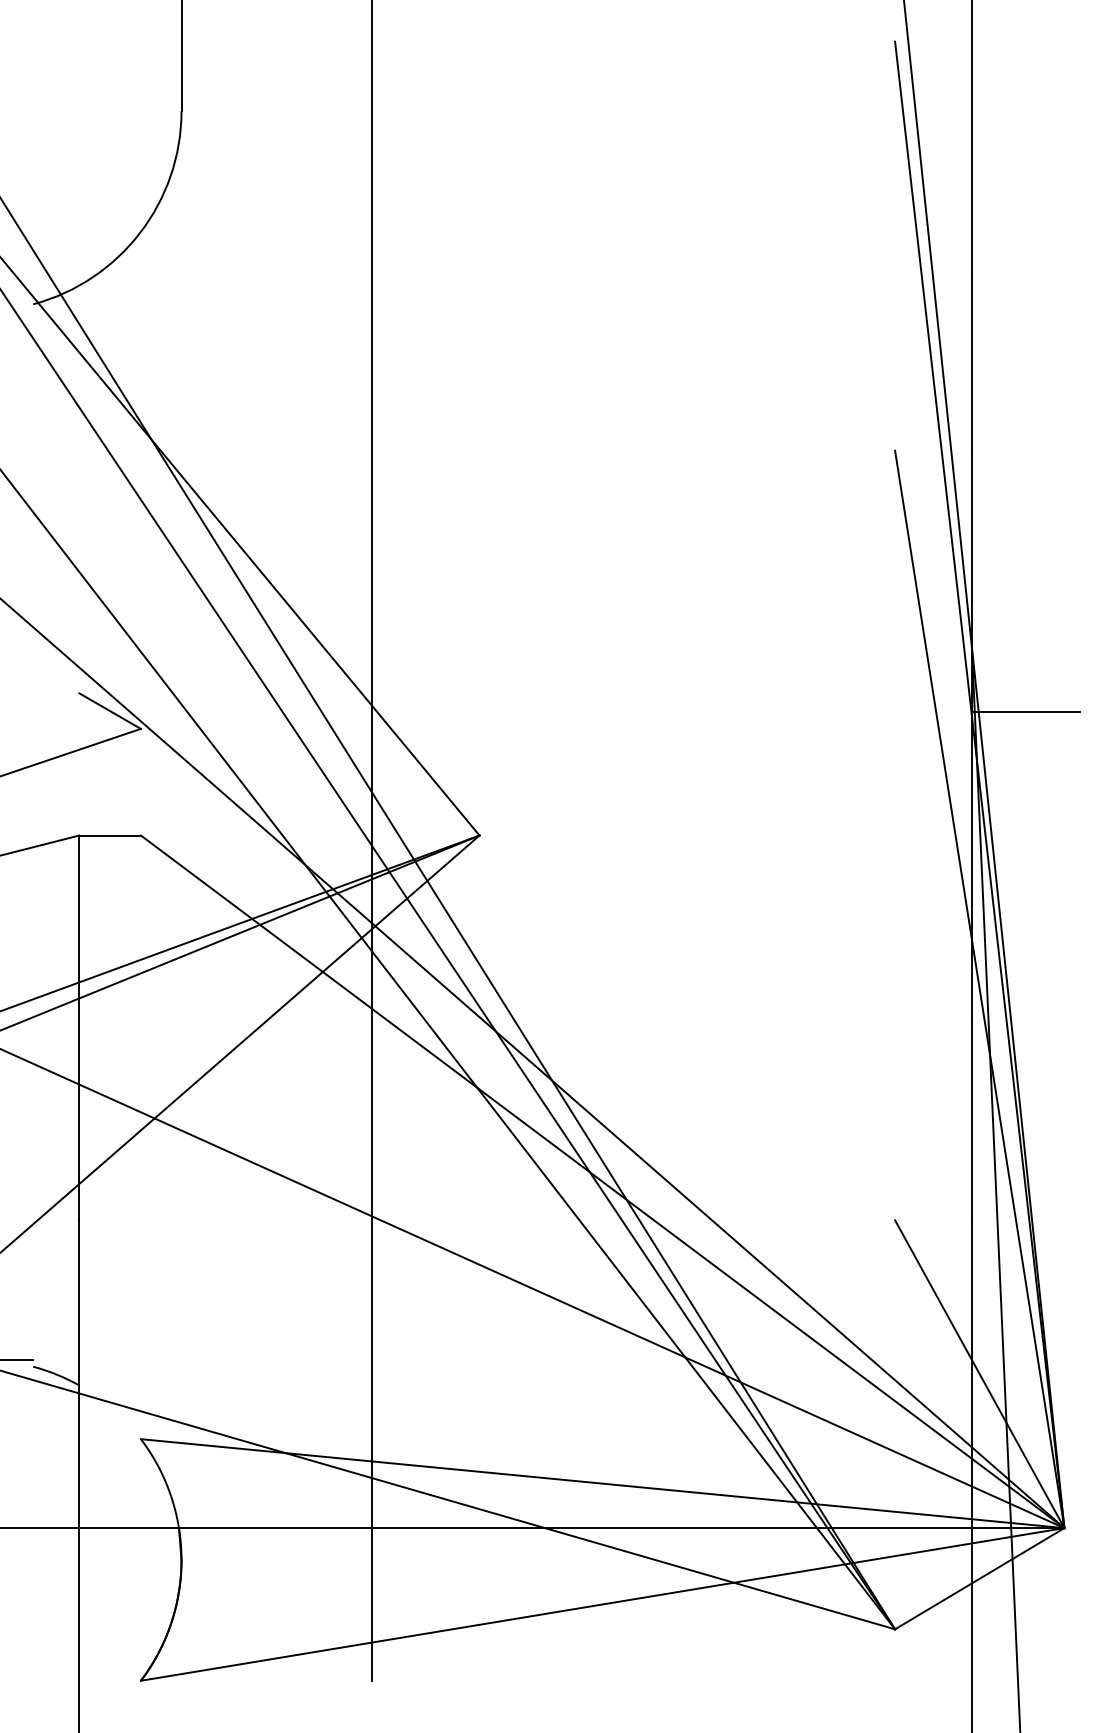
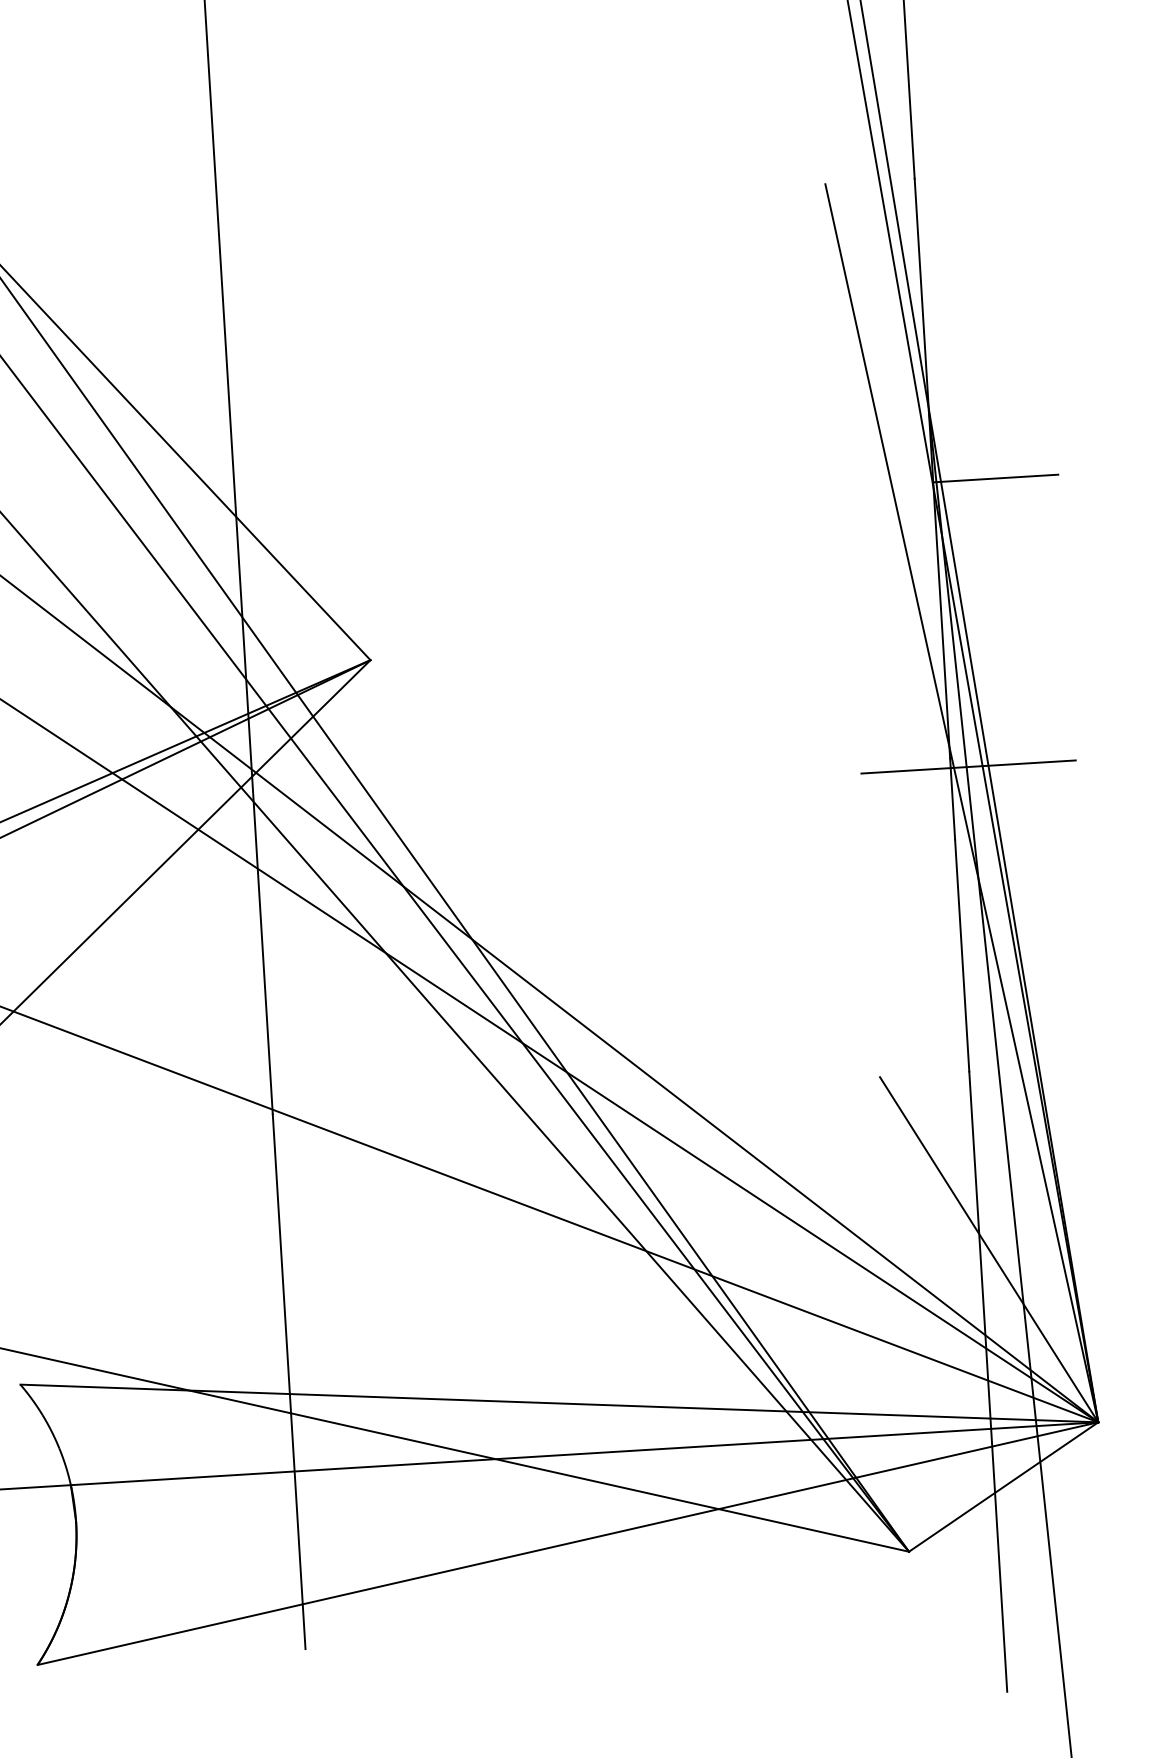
line: (987, 958) -> (968, 766), added

